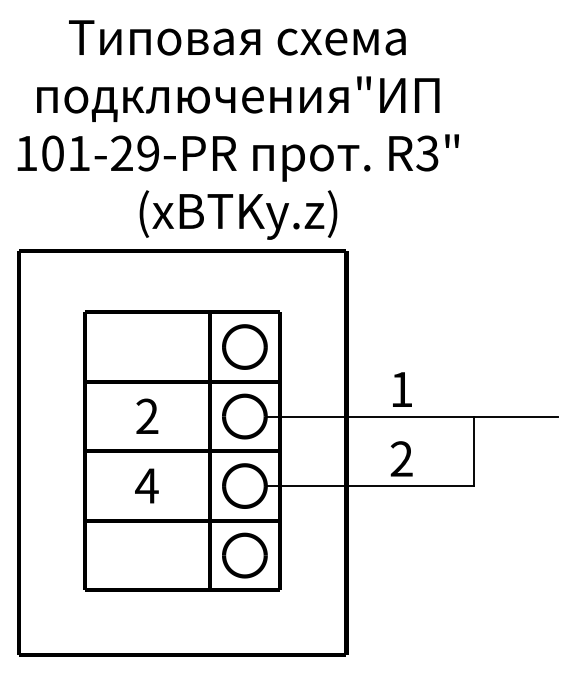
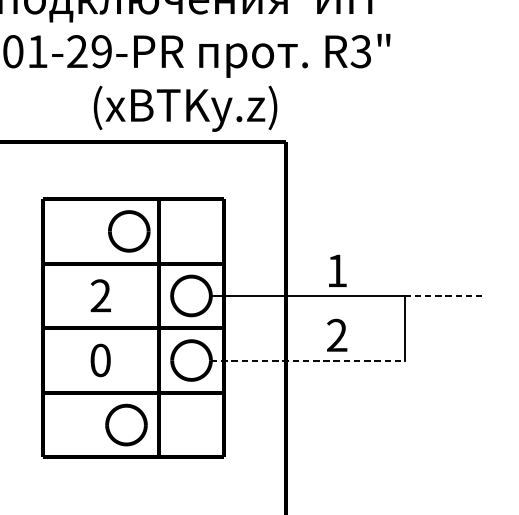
part: (244, 346) -> (128, 230), moved
line: (515, 416) -> (442, 295), solid -> dashed
text: (146, 485) -> (100, 359), 4 -> 0
line: (370, 486) -> (308, 360), solid -> dashed
part: (244, 555) -> (126, 425), moved

